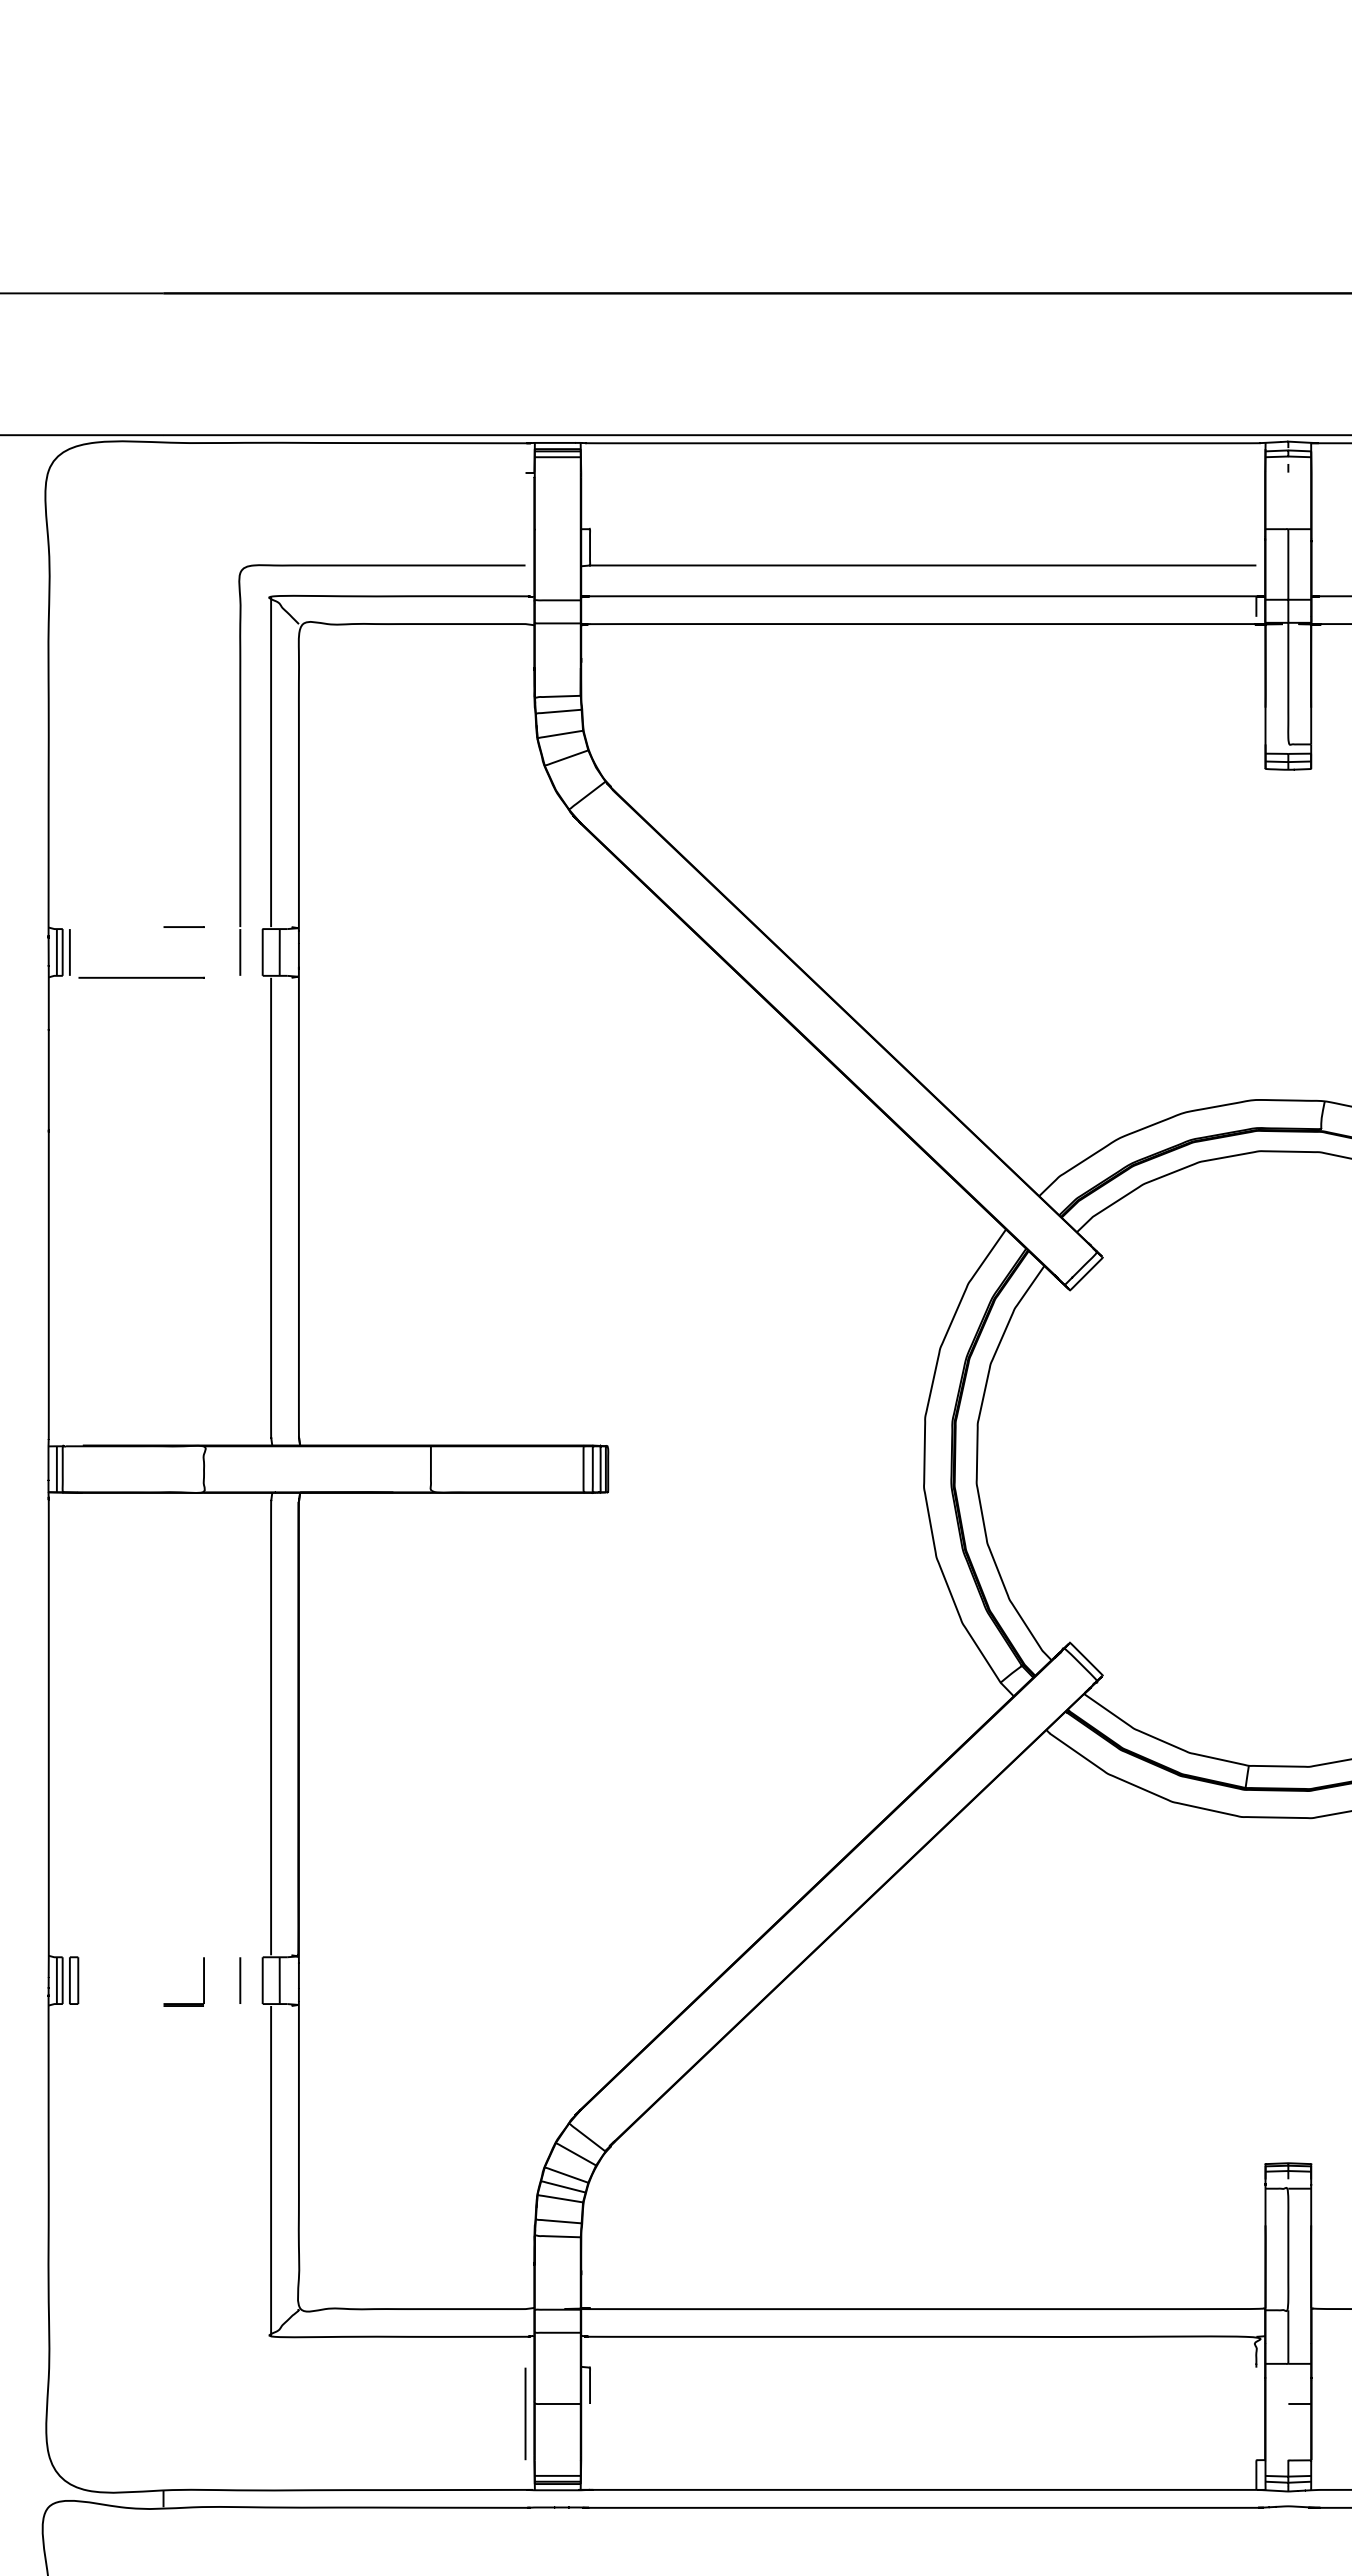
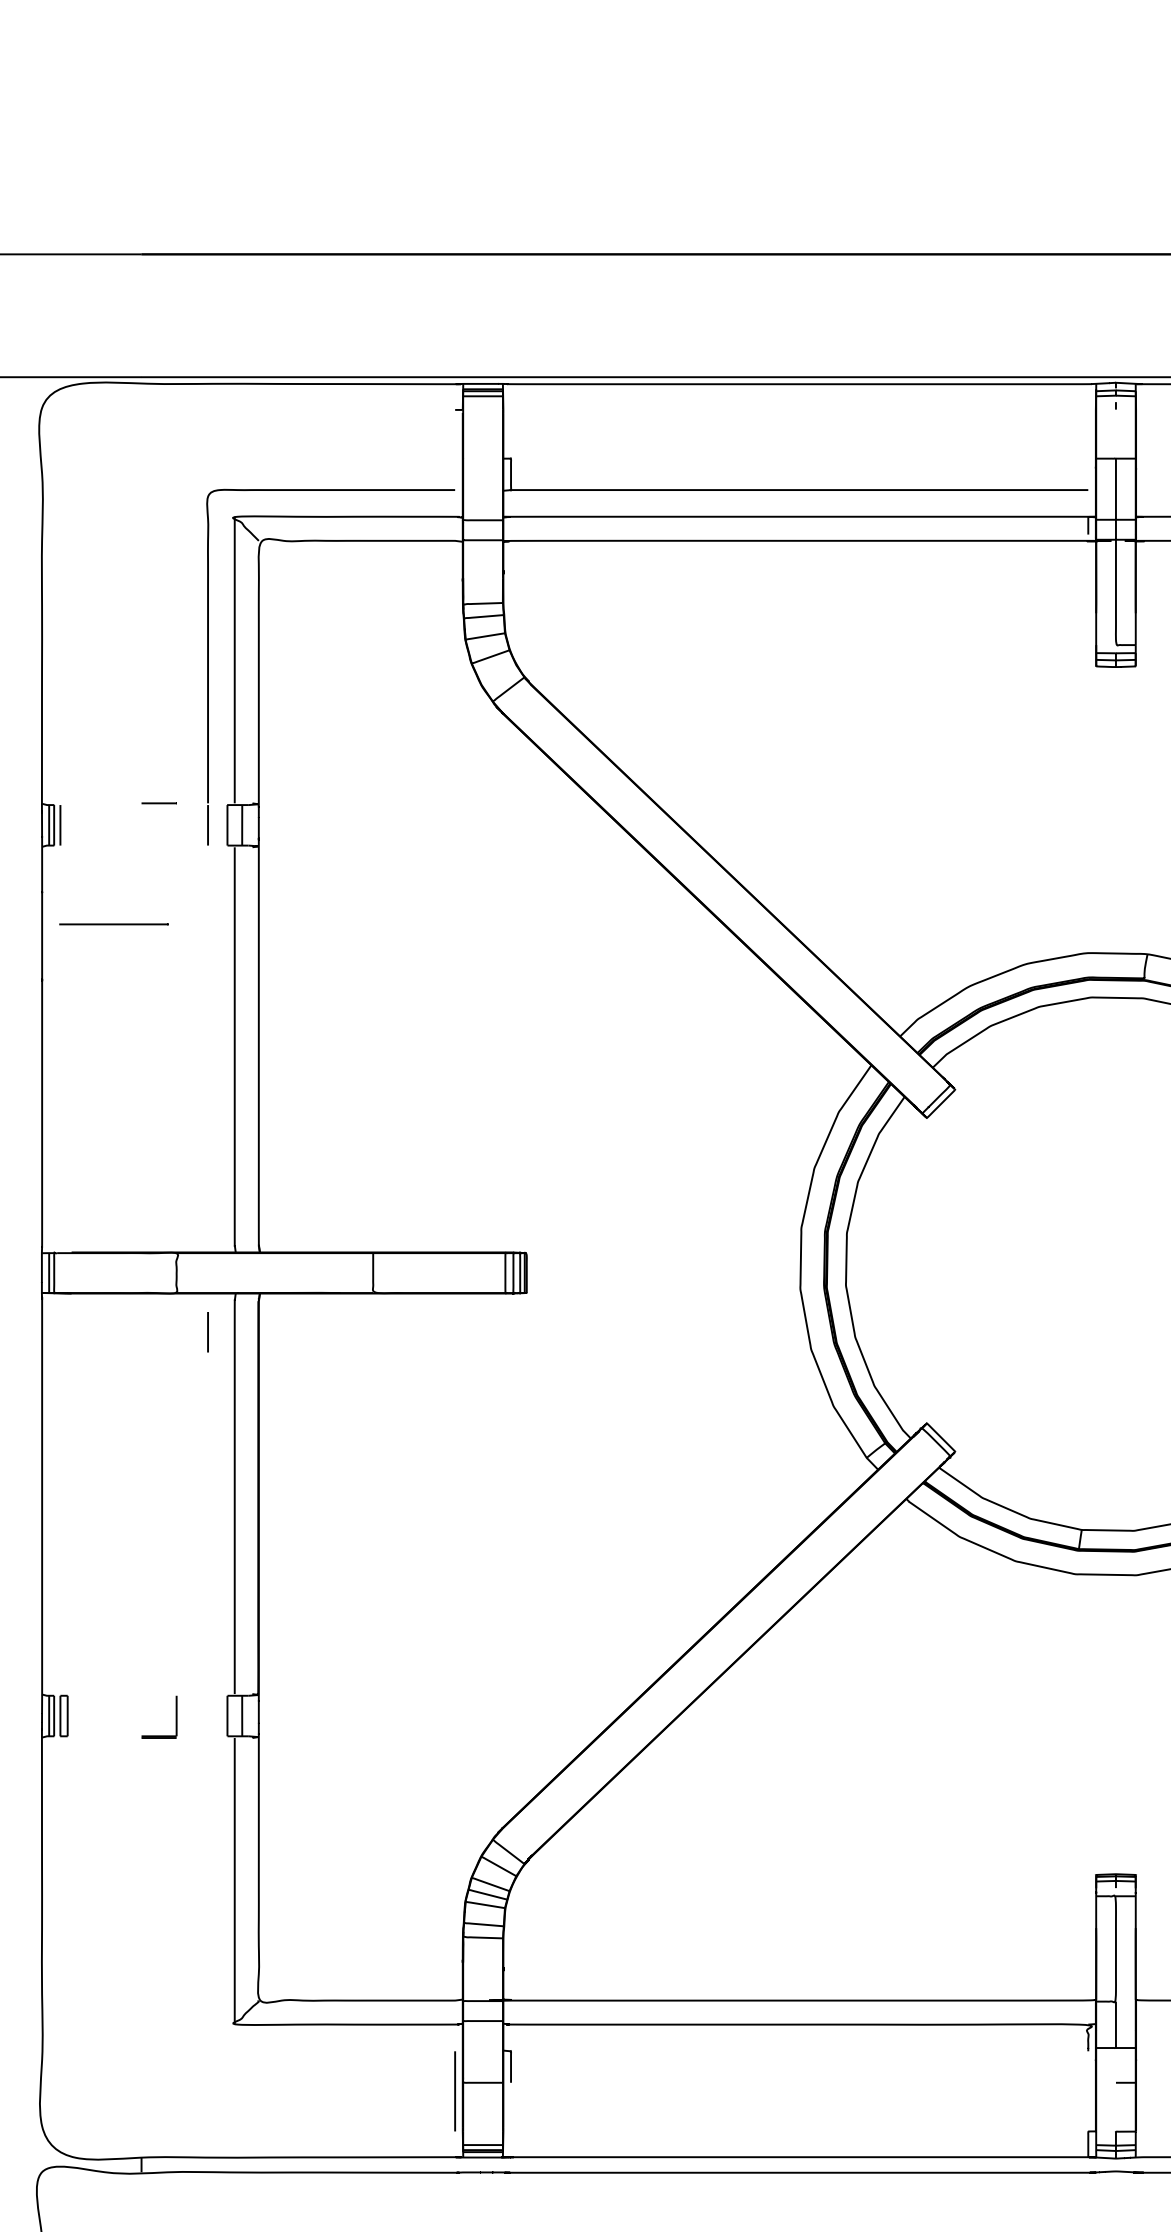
line: (141, 977) -> (113, 924), moved
line: (240, 1980) -> (208, 1332), moved

